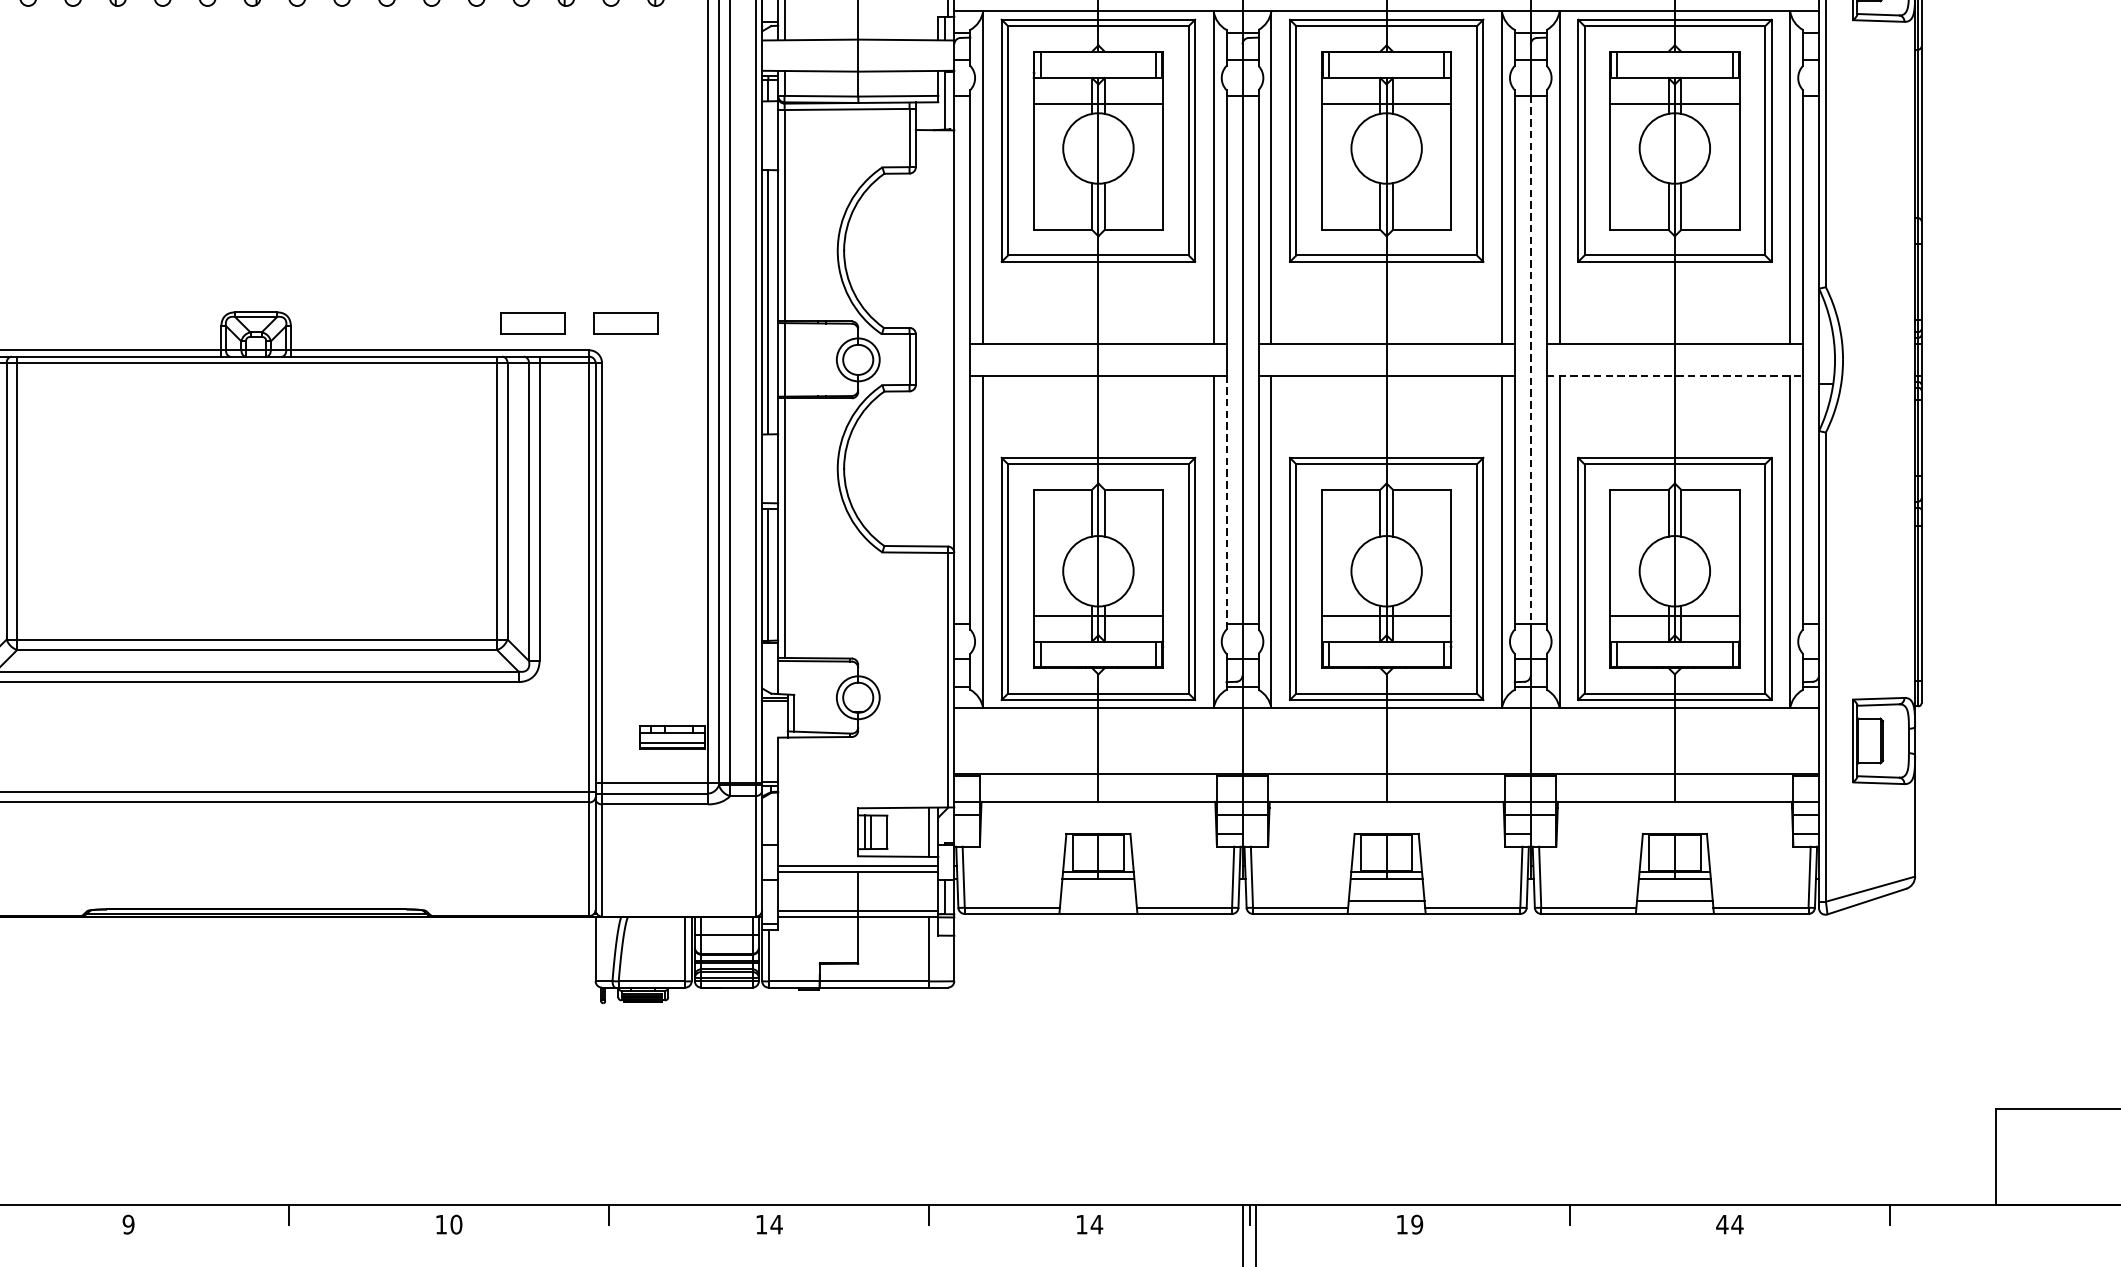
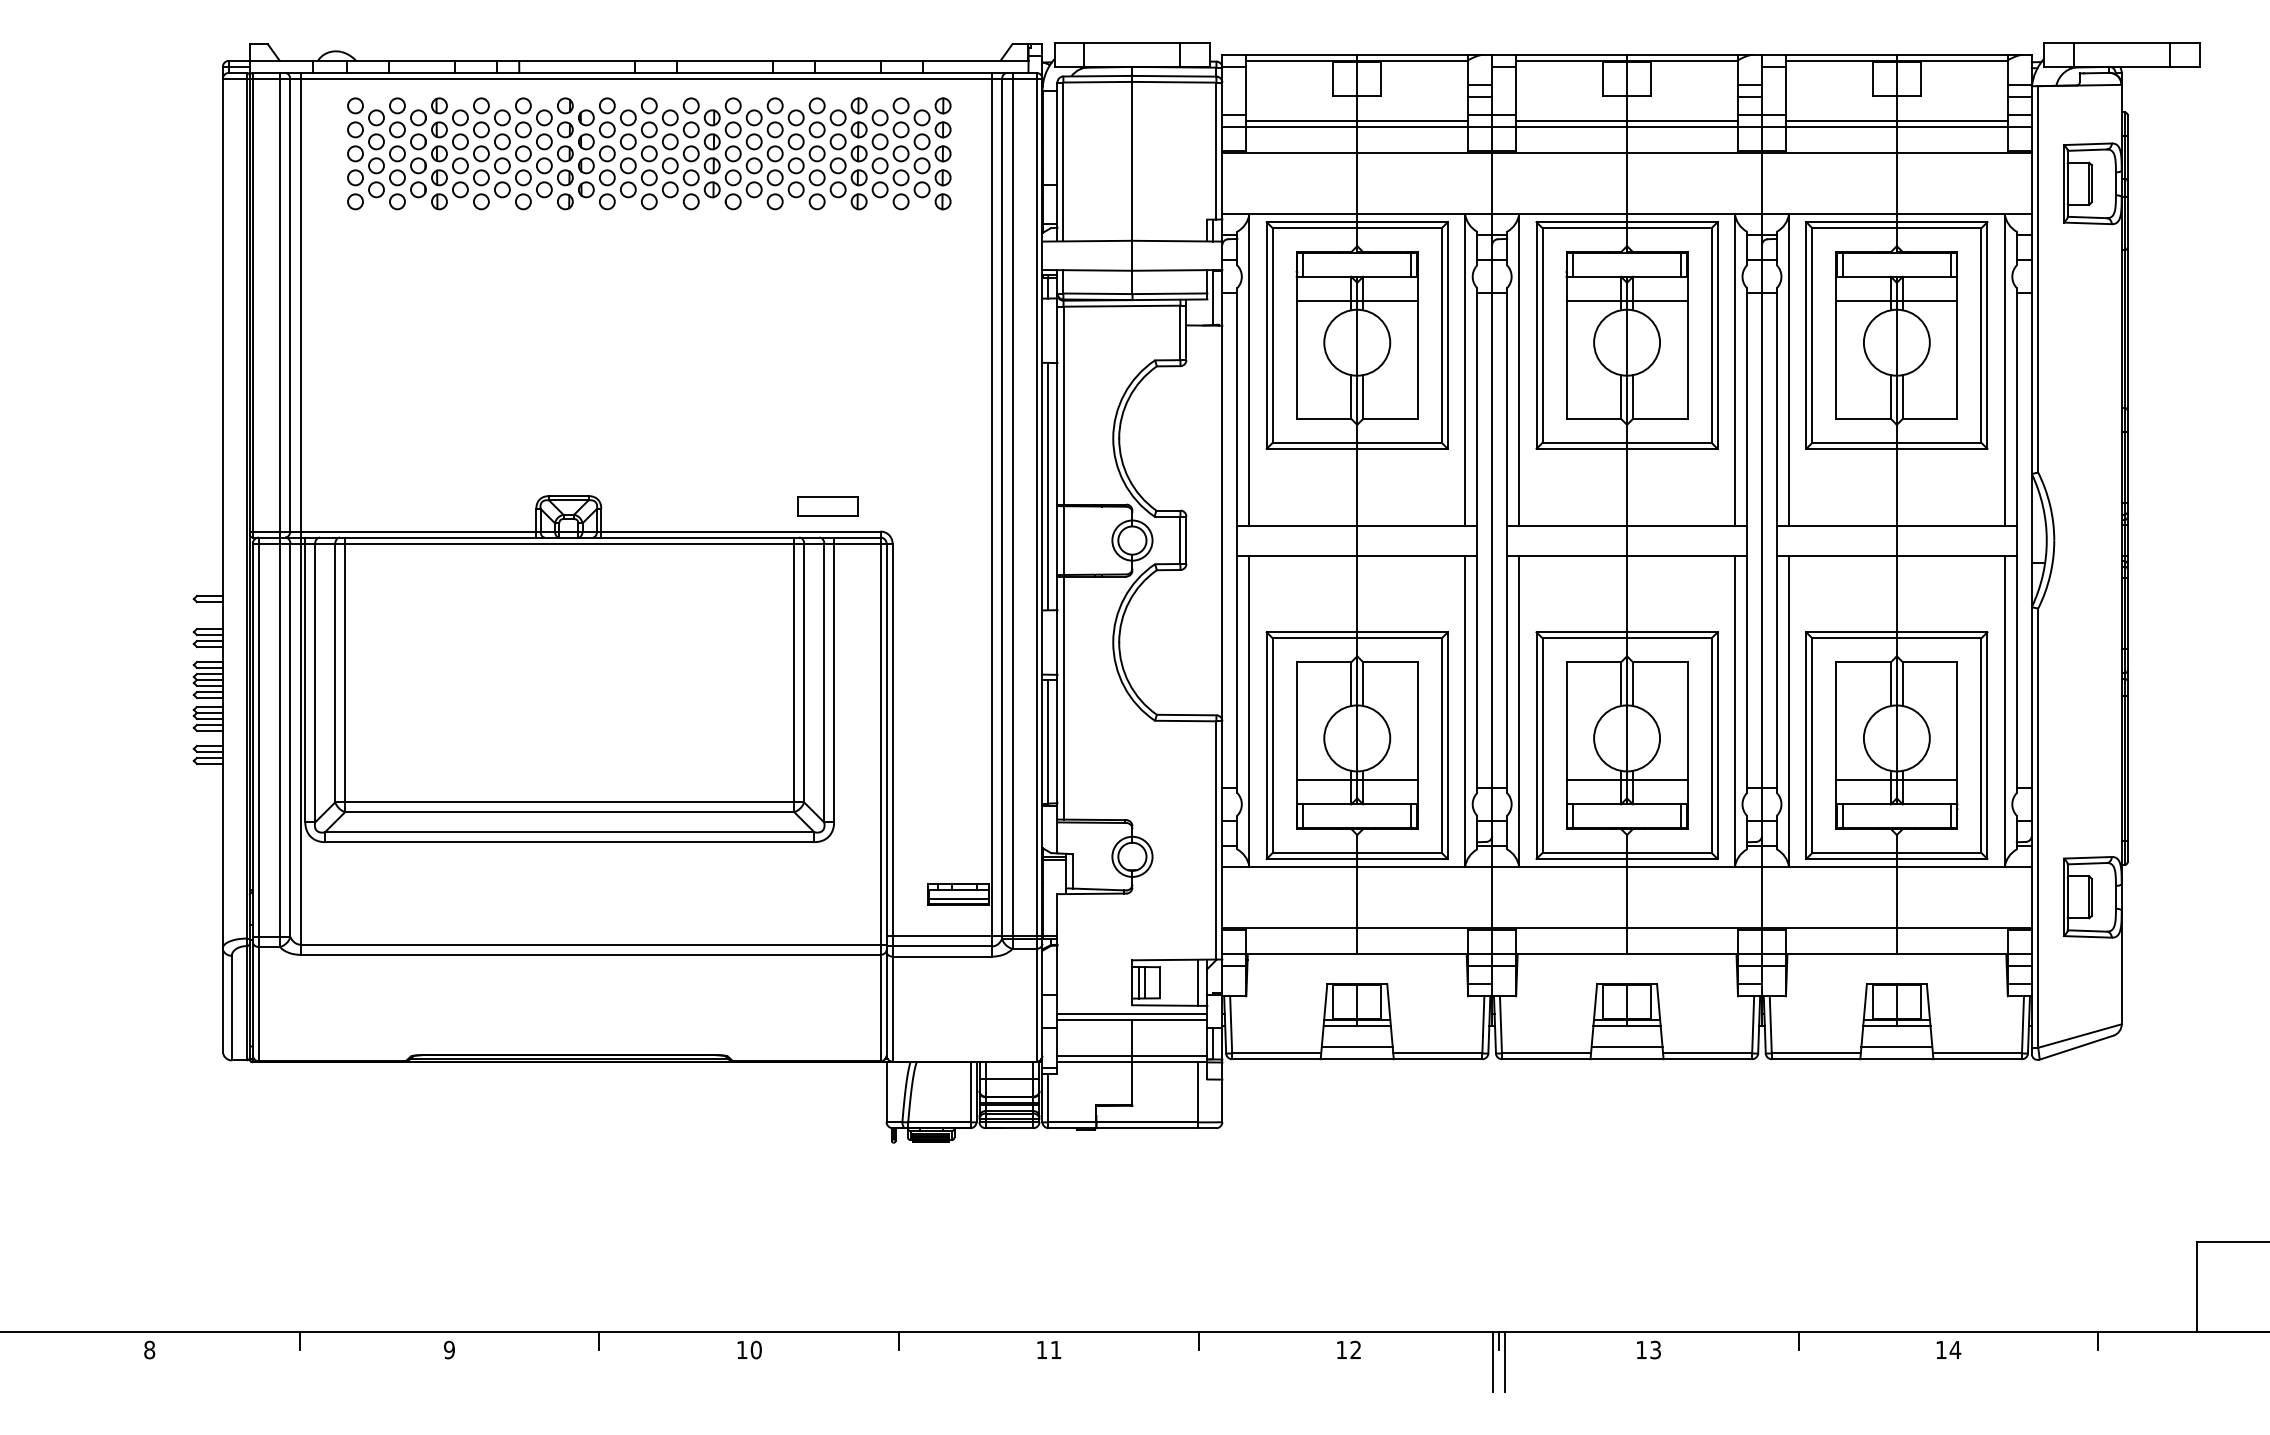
part: (625, 323) -> (914, 506), removed
line: (1530, 360) -> (1761, 541), dashed -> solid
line: (1674, 375) -> (1896, 555), dashed -> solid
line: (1226, 502) -> (1477, 674), dashed -> solid
line: (1097, 901) -> (1356, 1047), added
text: (776, 1224) -> (1055, 1349), 14 -> 11
text: (1096, 1224) -> (1355, 1349), 14 -> 12
text: (1722, 1224) -> (1941, 1349), 44 -> 14
text: (1417, 1225) -> (1655, 1350), 19 -> 13

